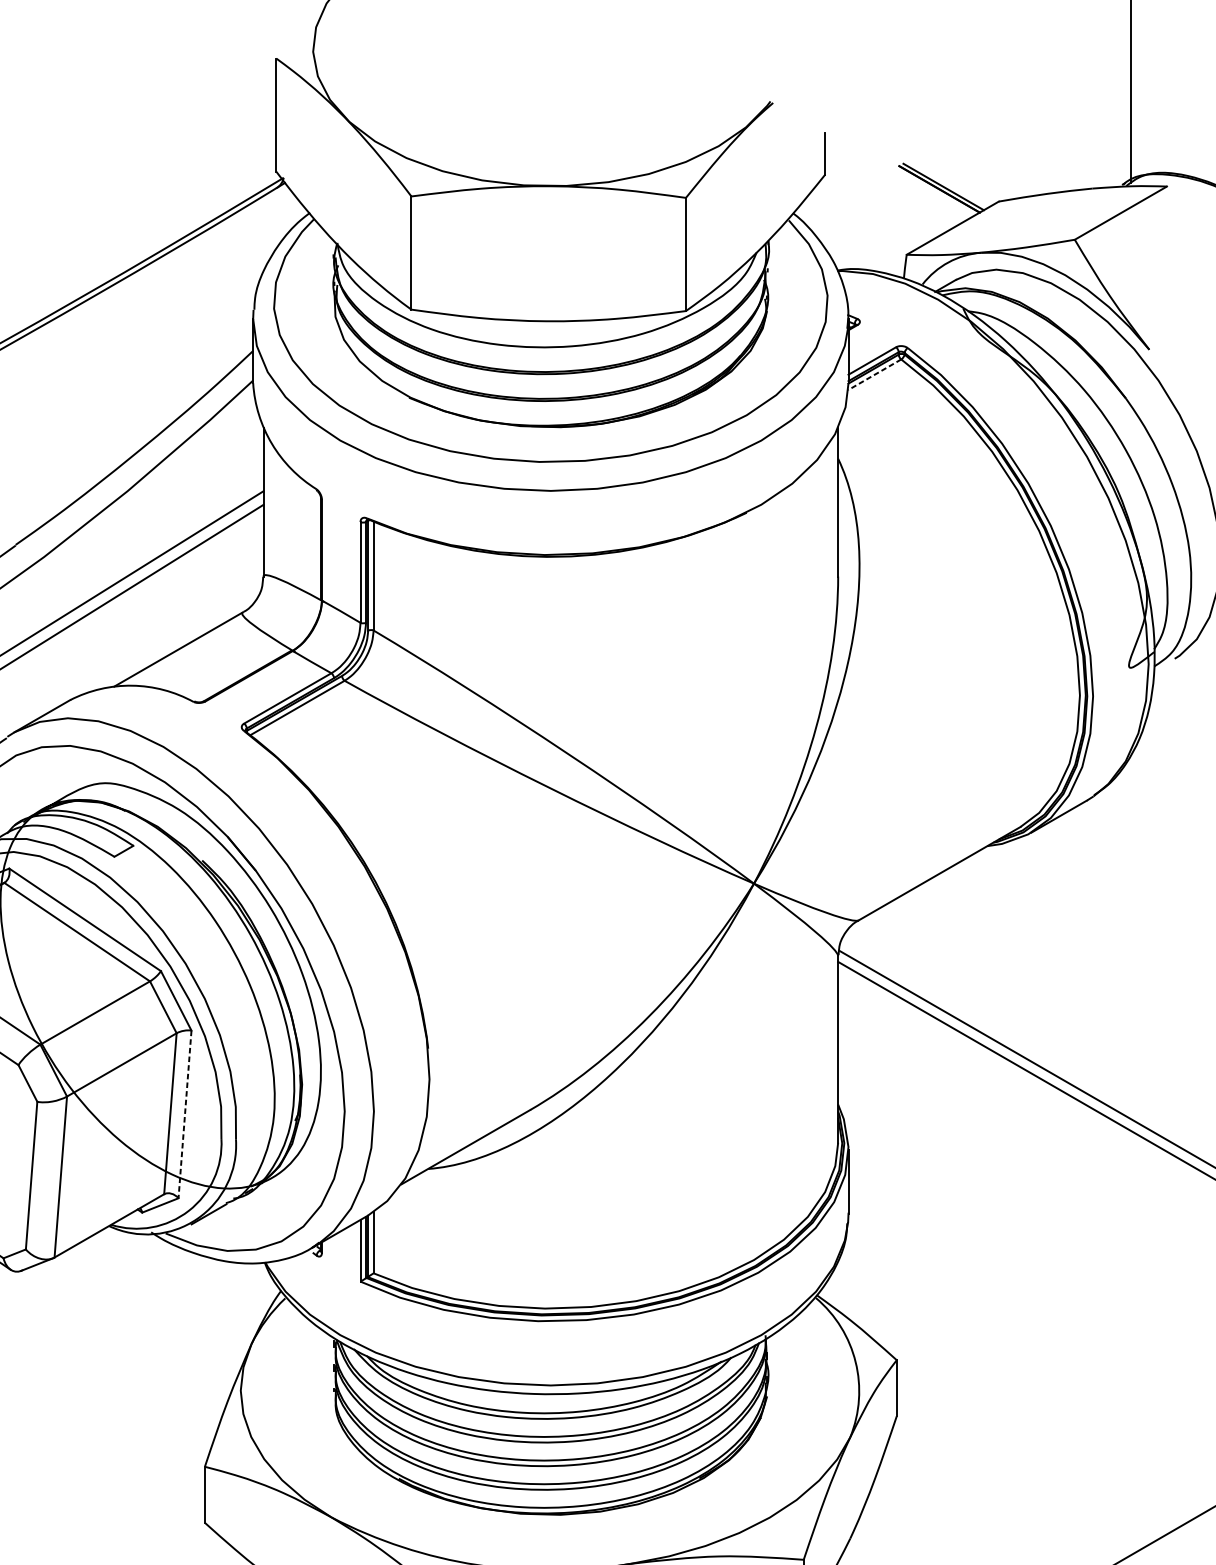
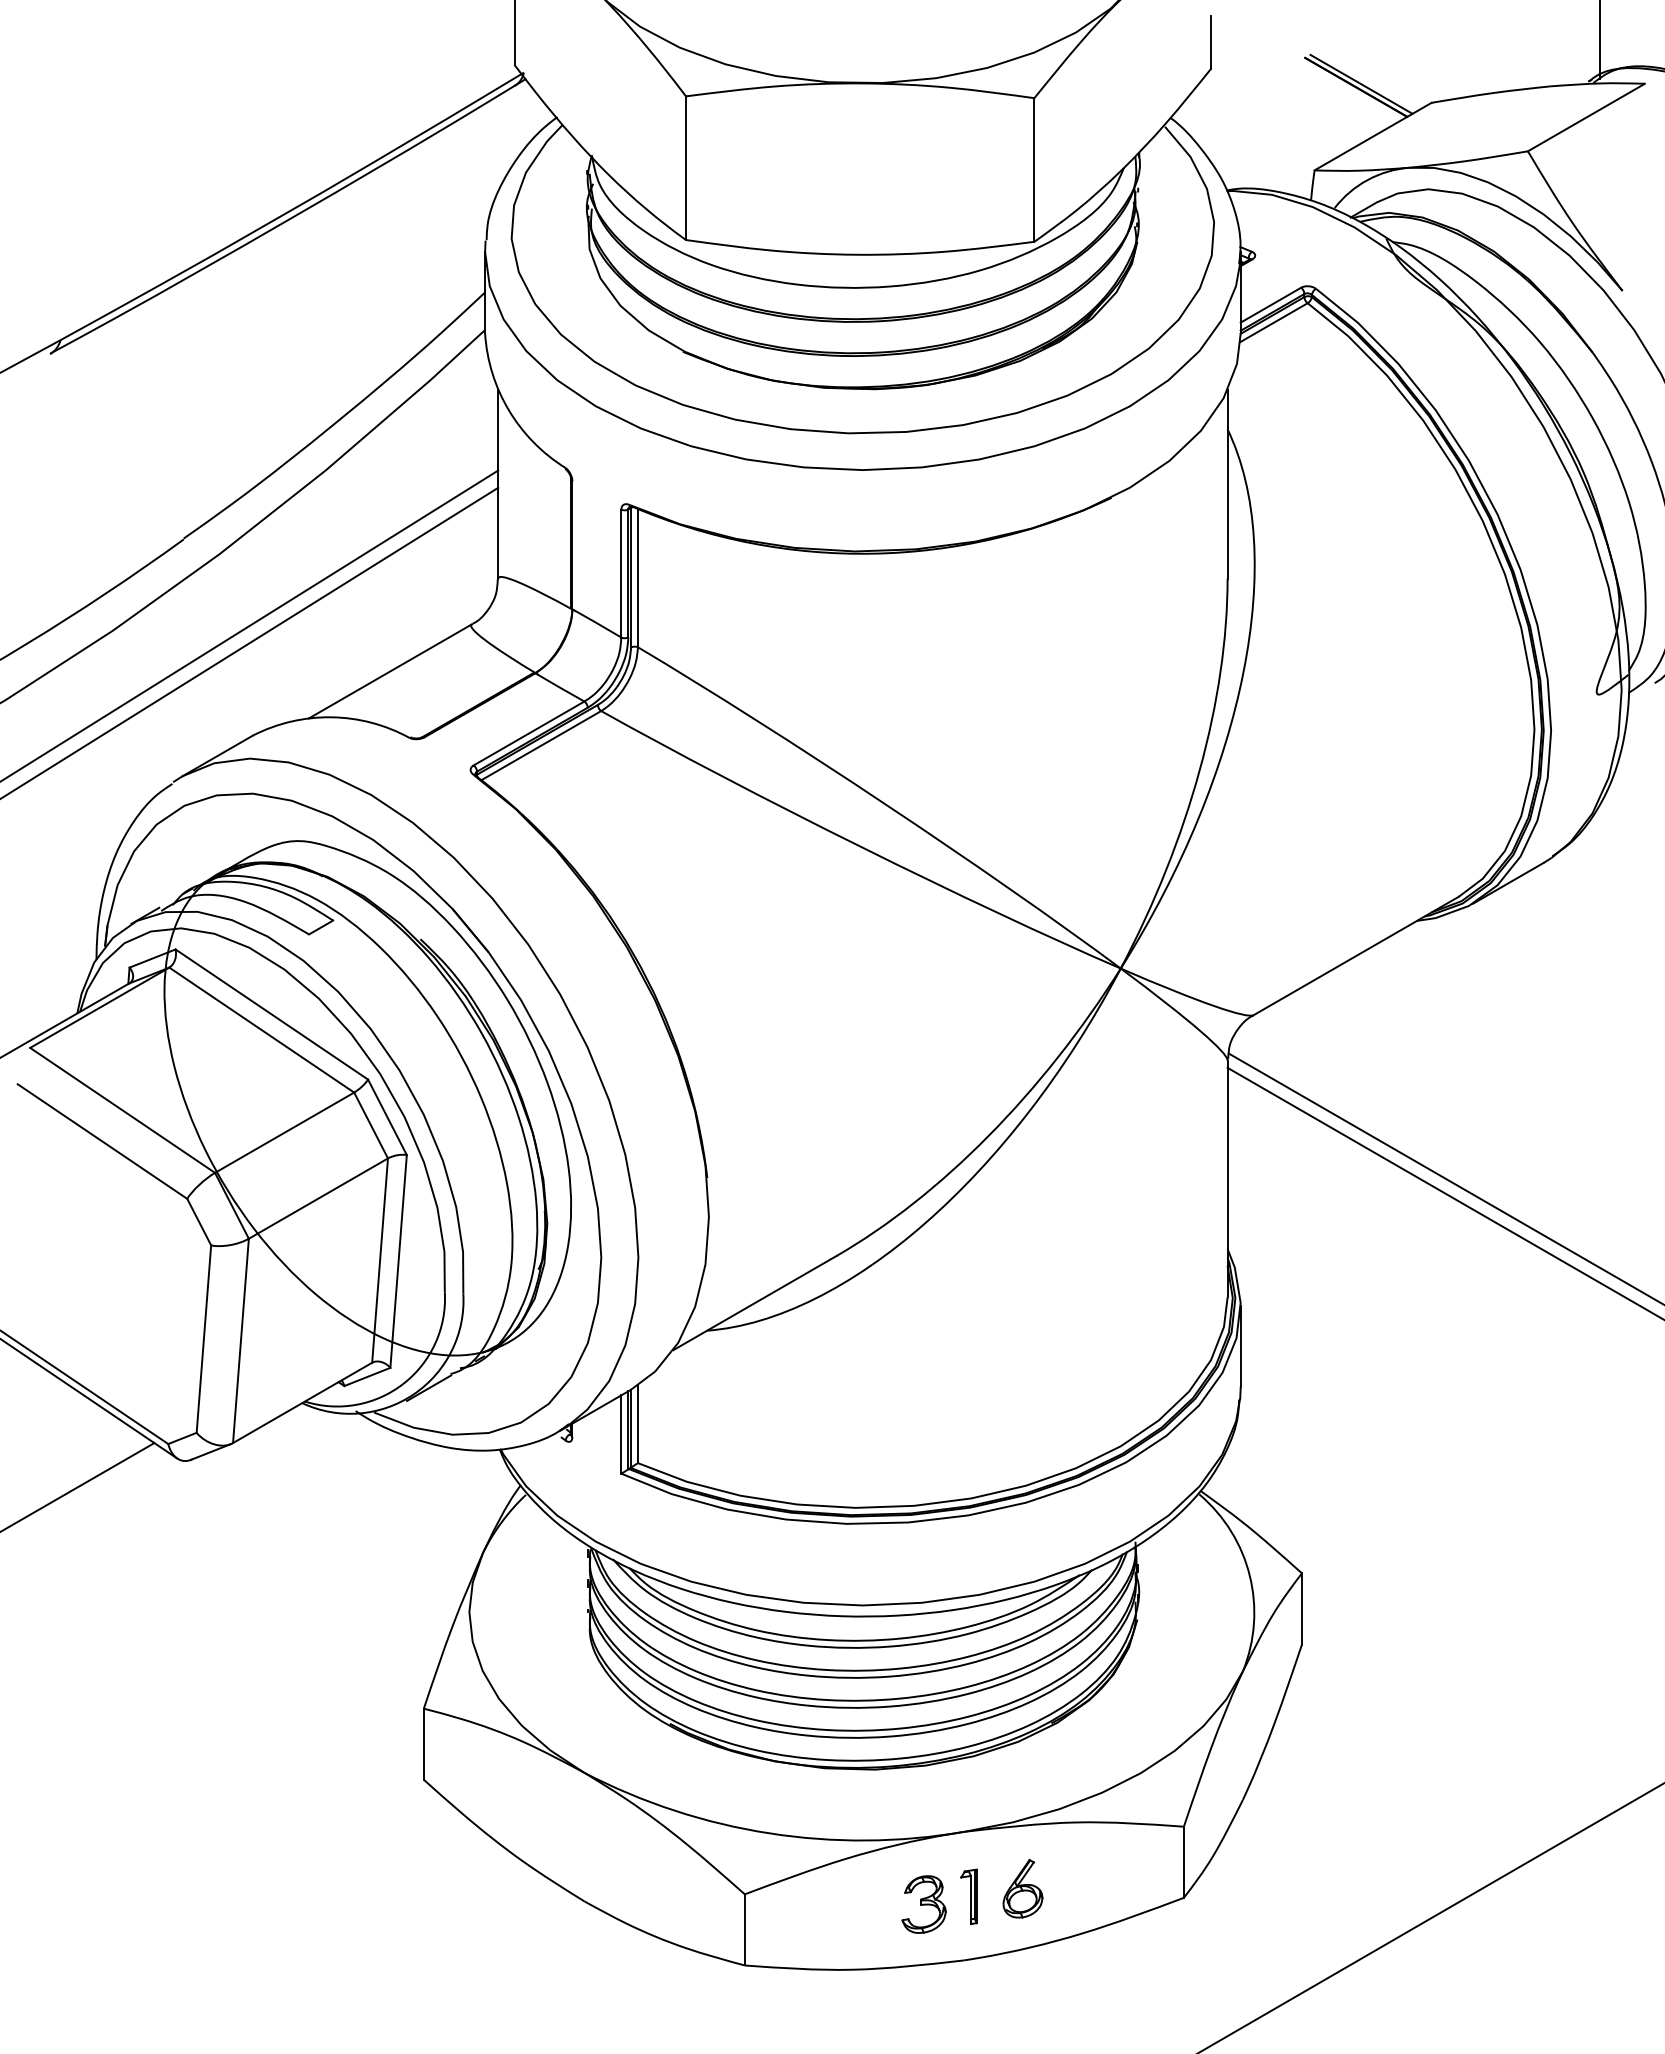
line: (875, 374) -> (1274, 322), dashed -> solid
line: (184, 1114) -> (398, 1261), dashed -> solid

